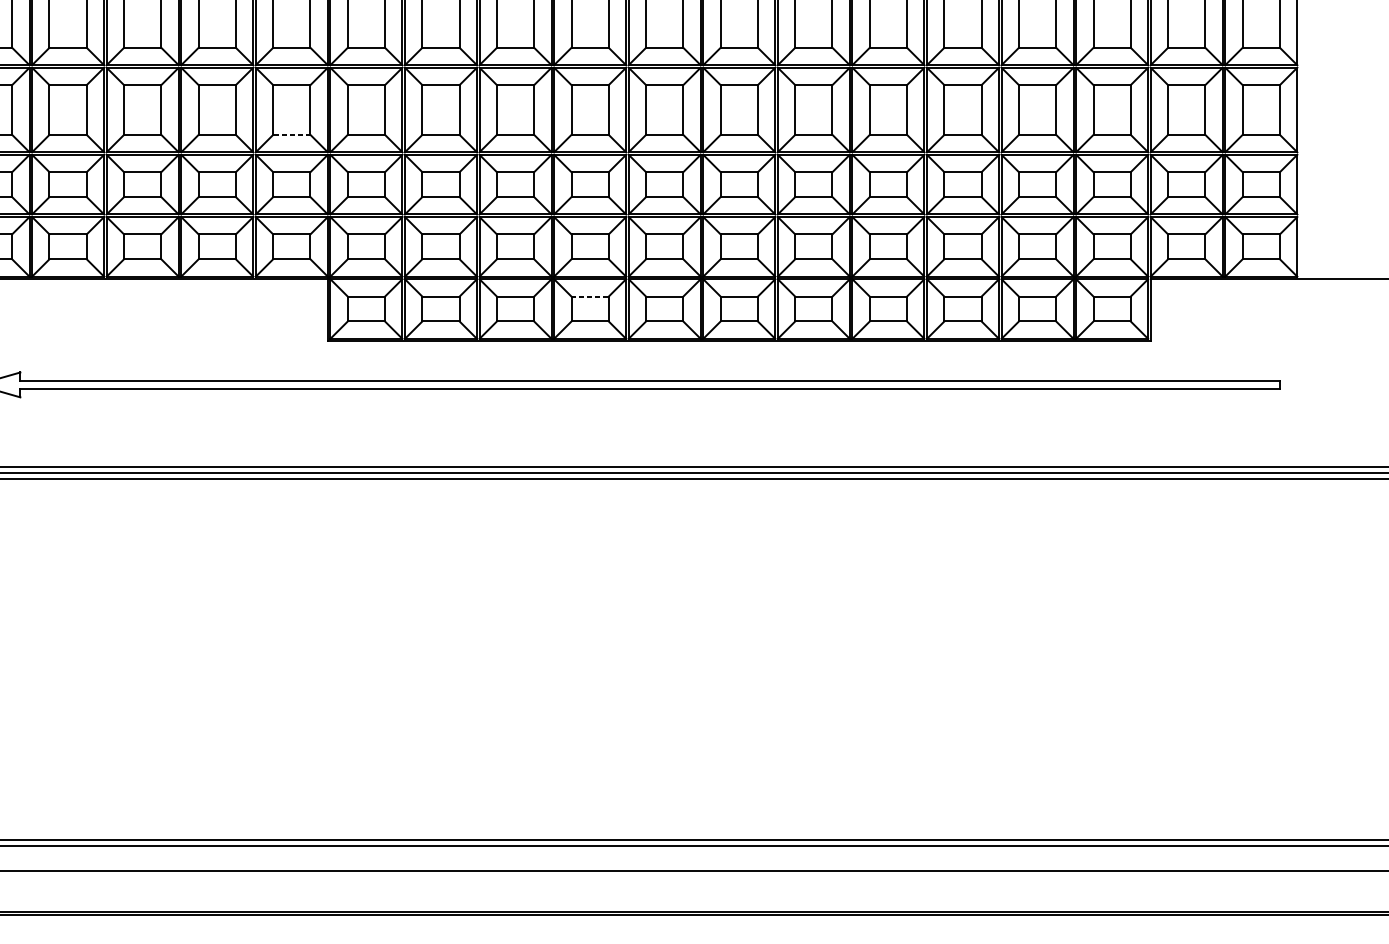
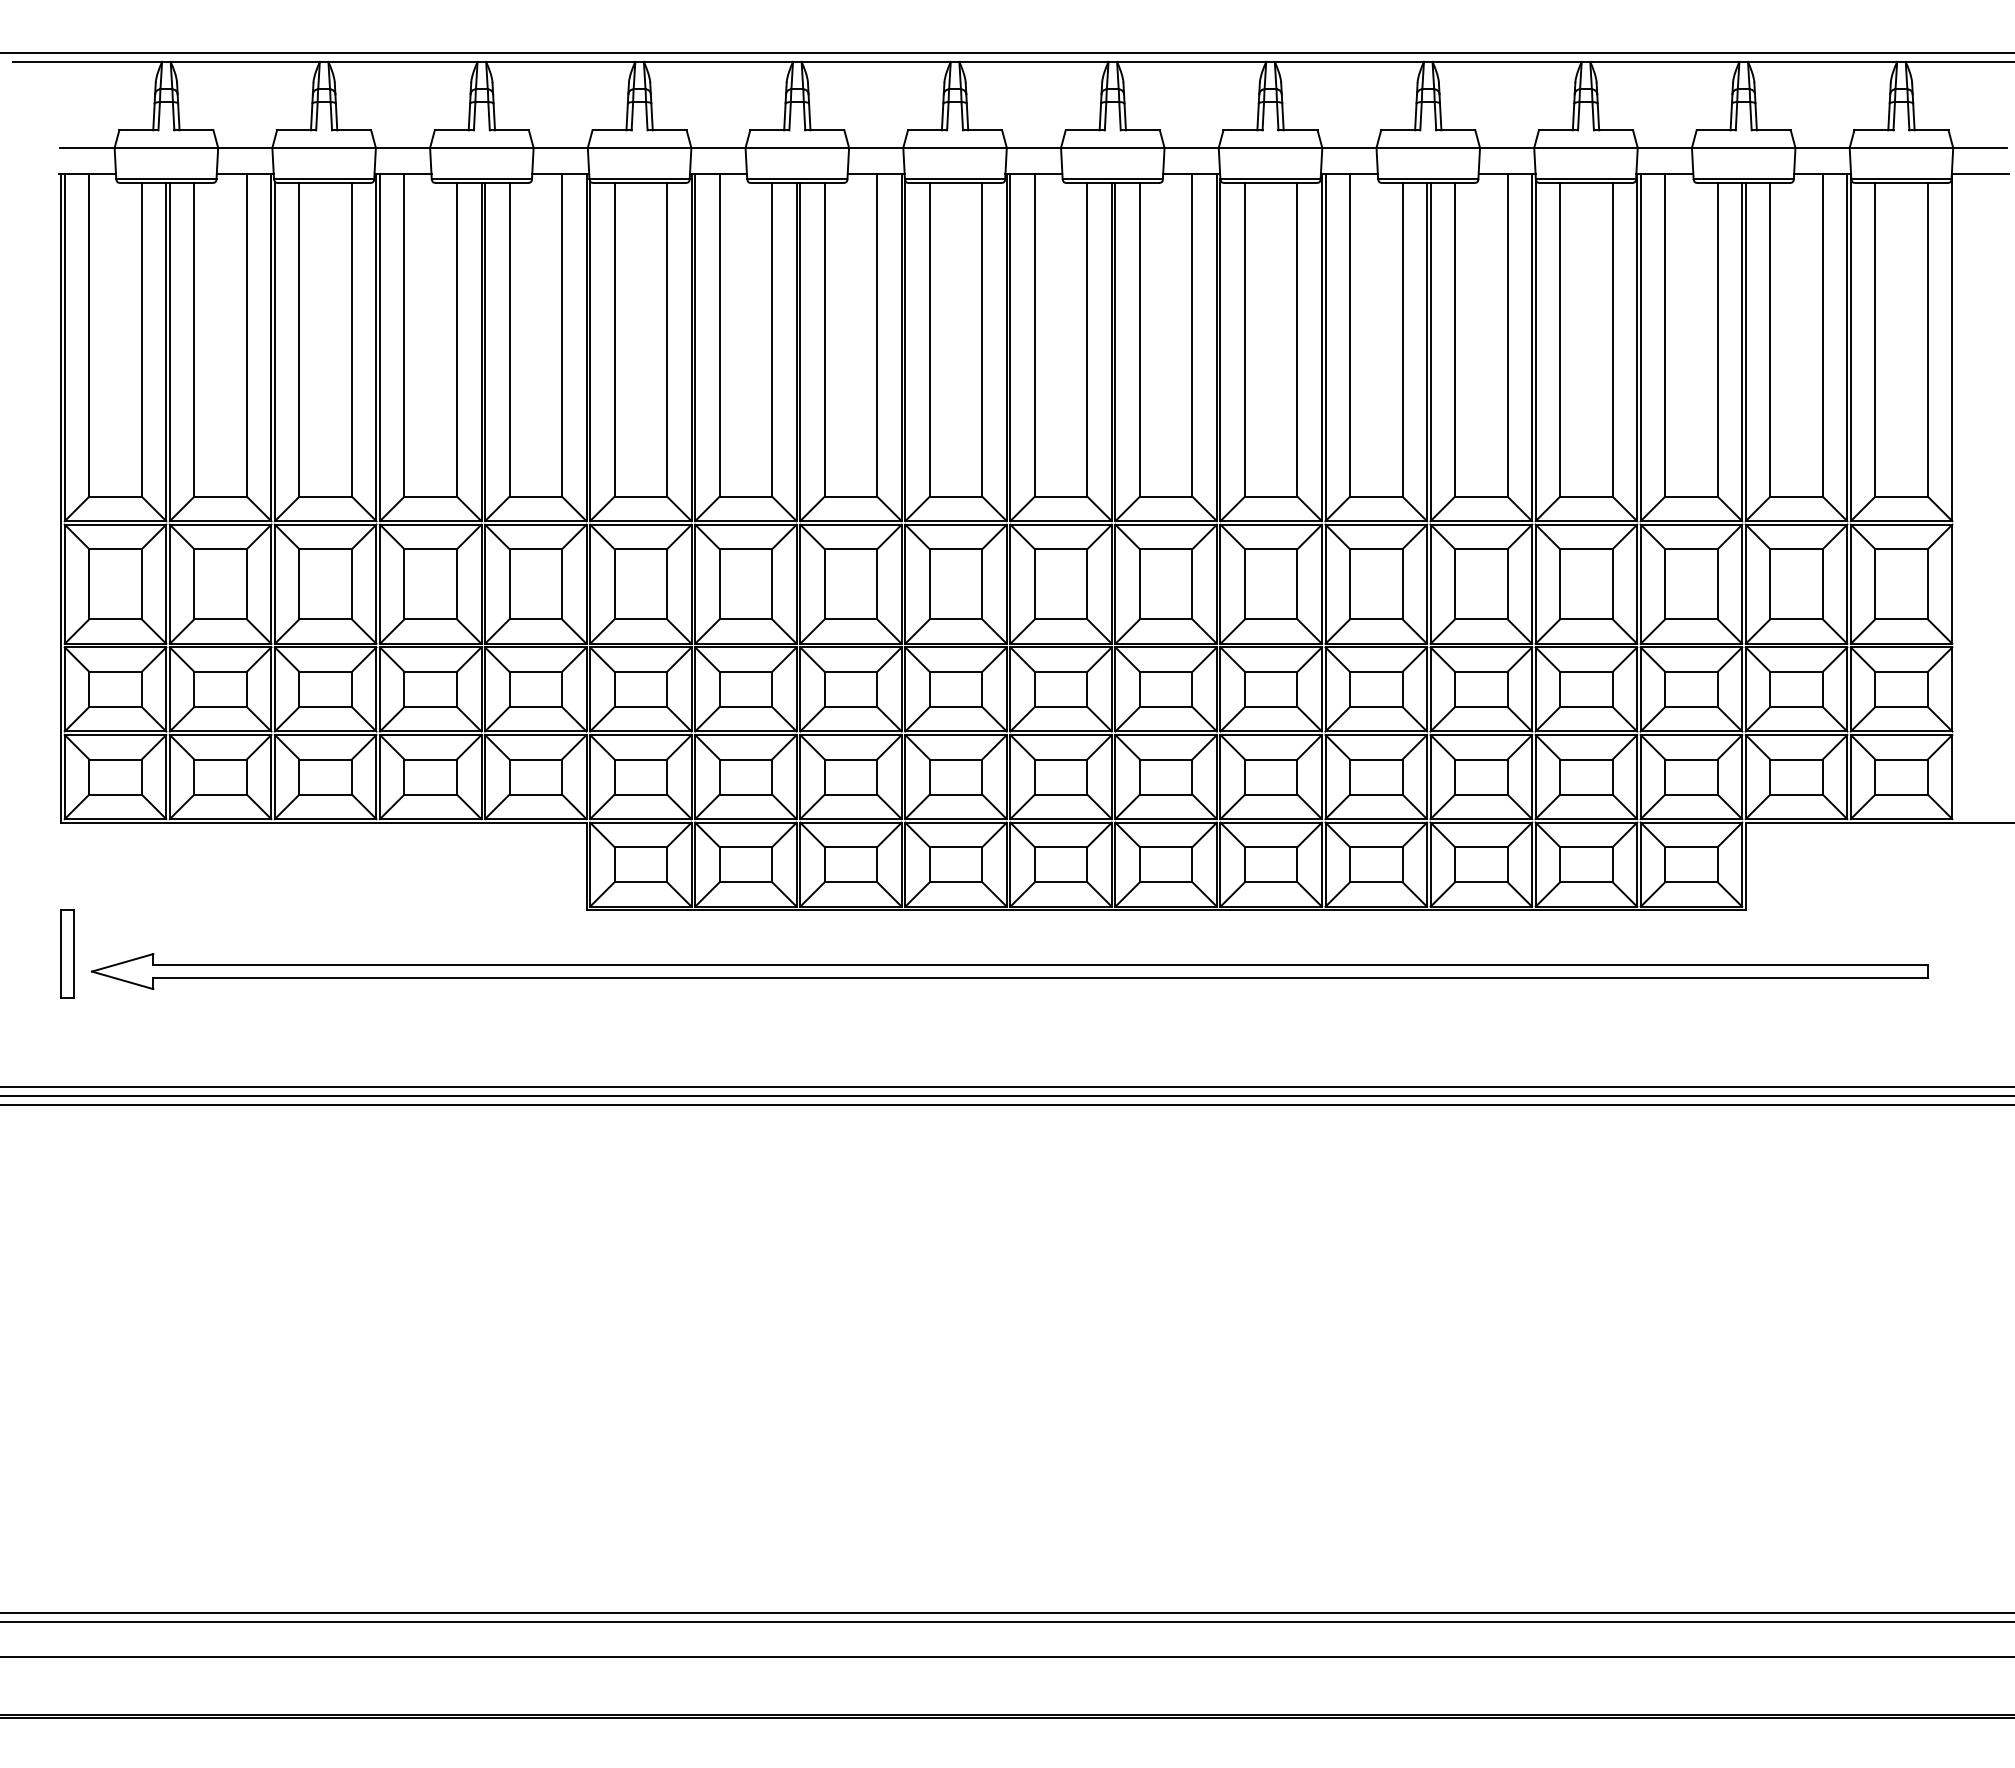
line: (291, 135) -> (535, 619), dashed -> solid
line: (590, 296) -> (956, 847), dashed -> solid

